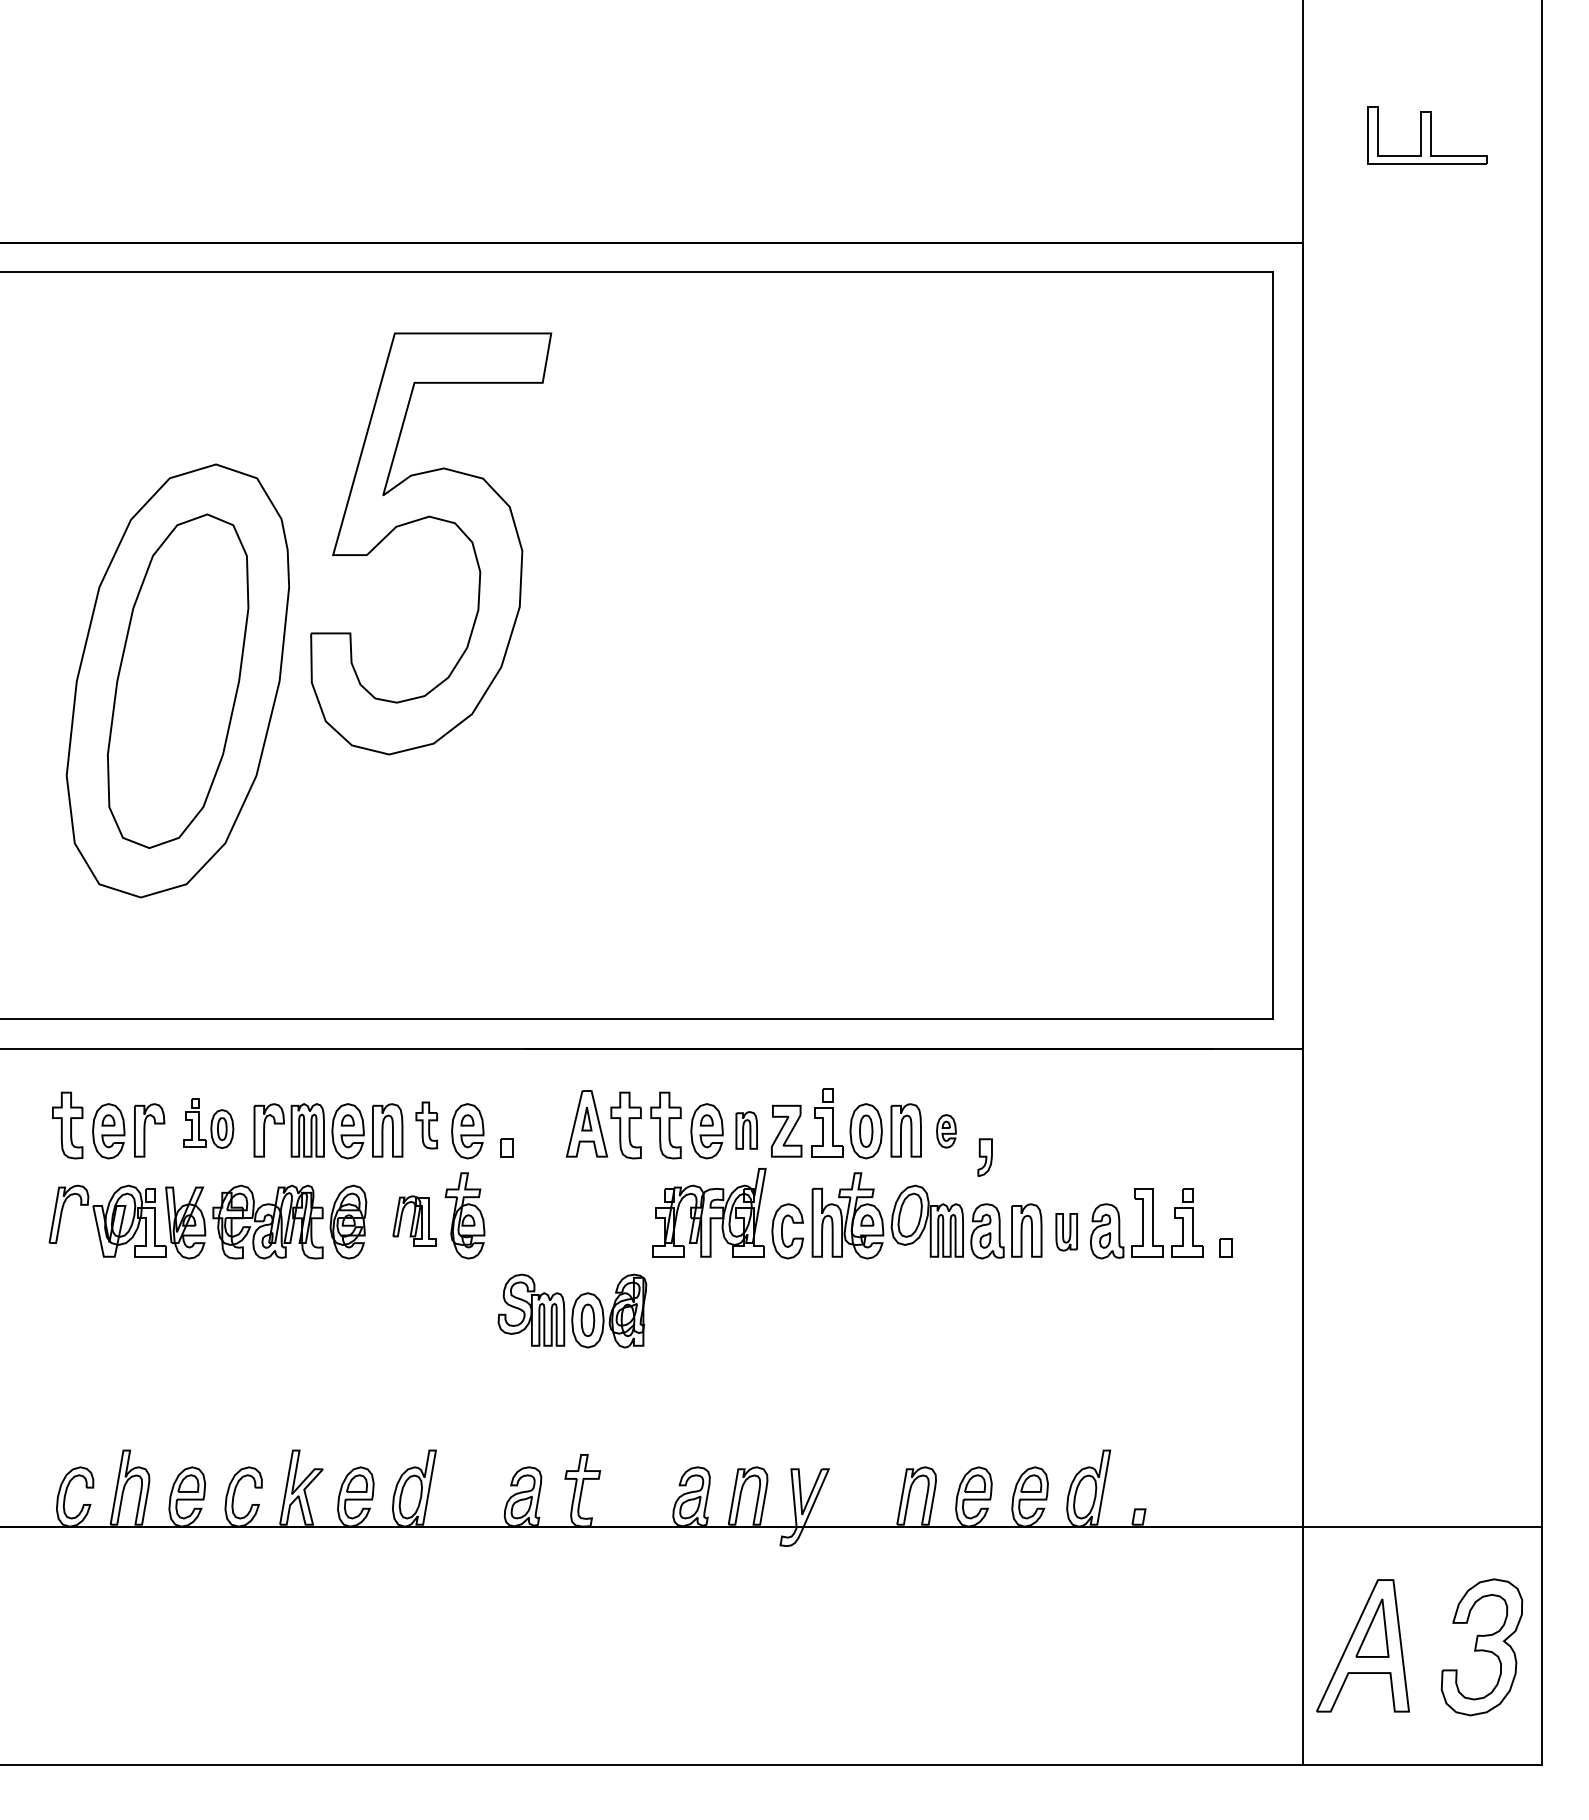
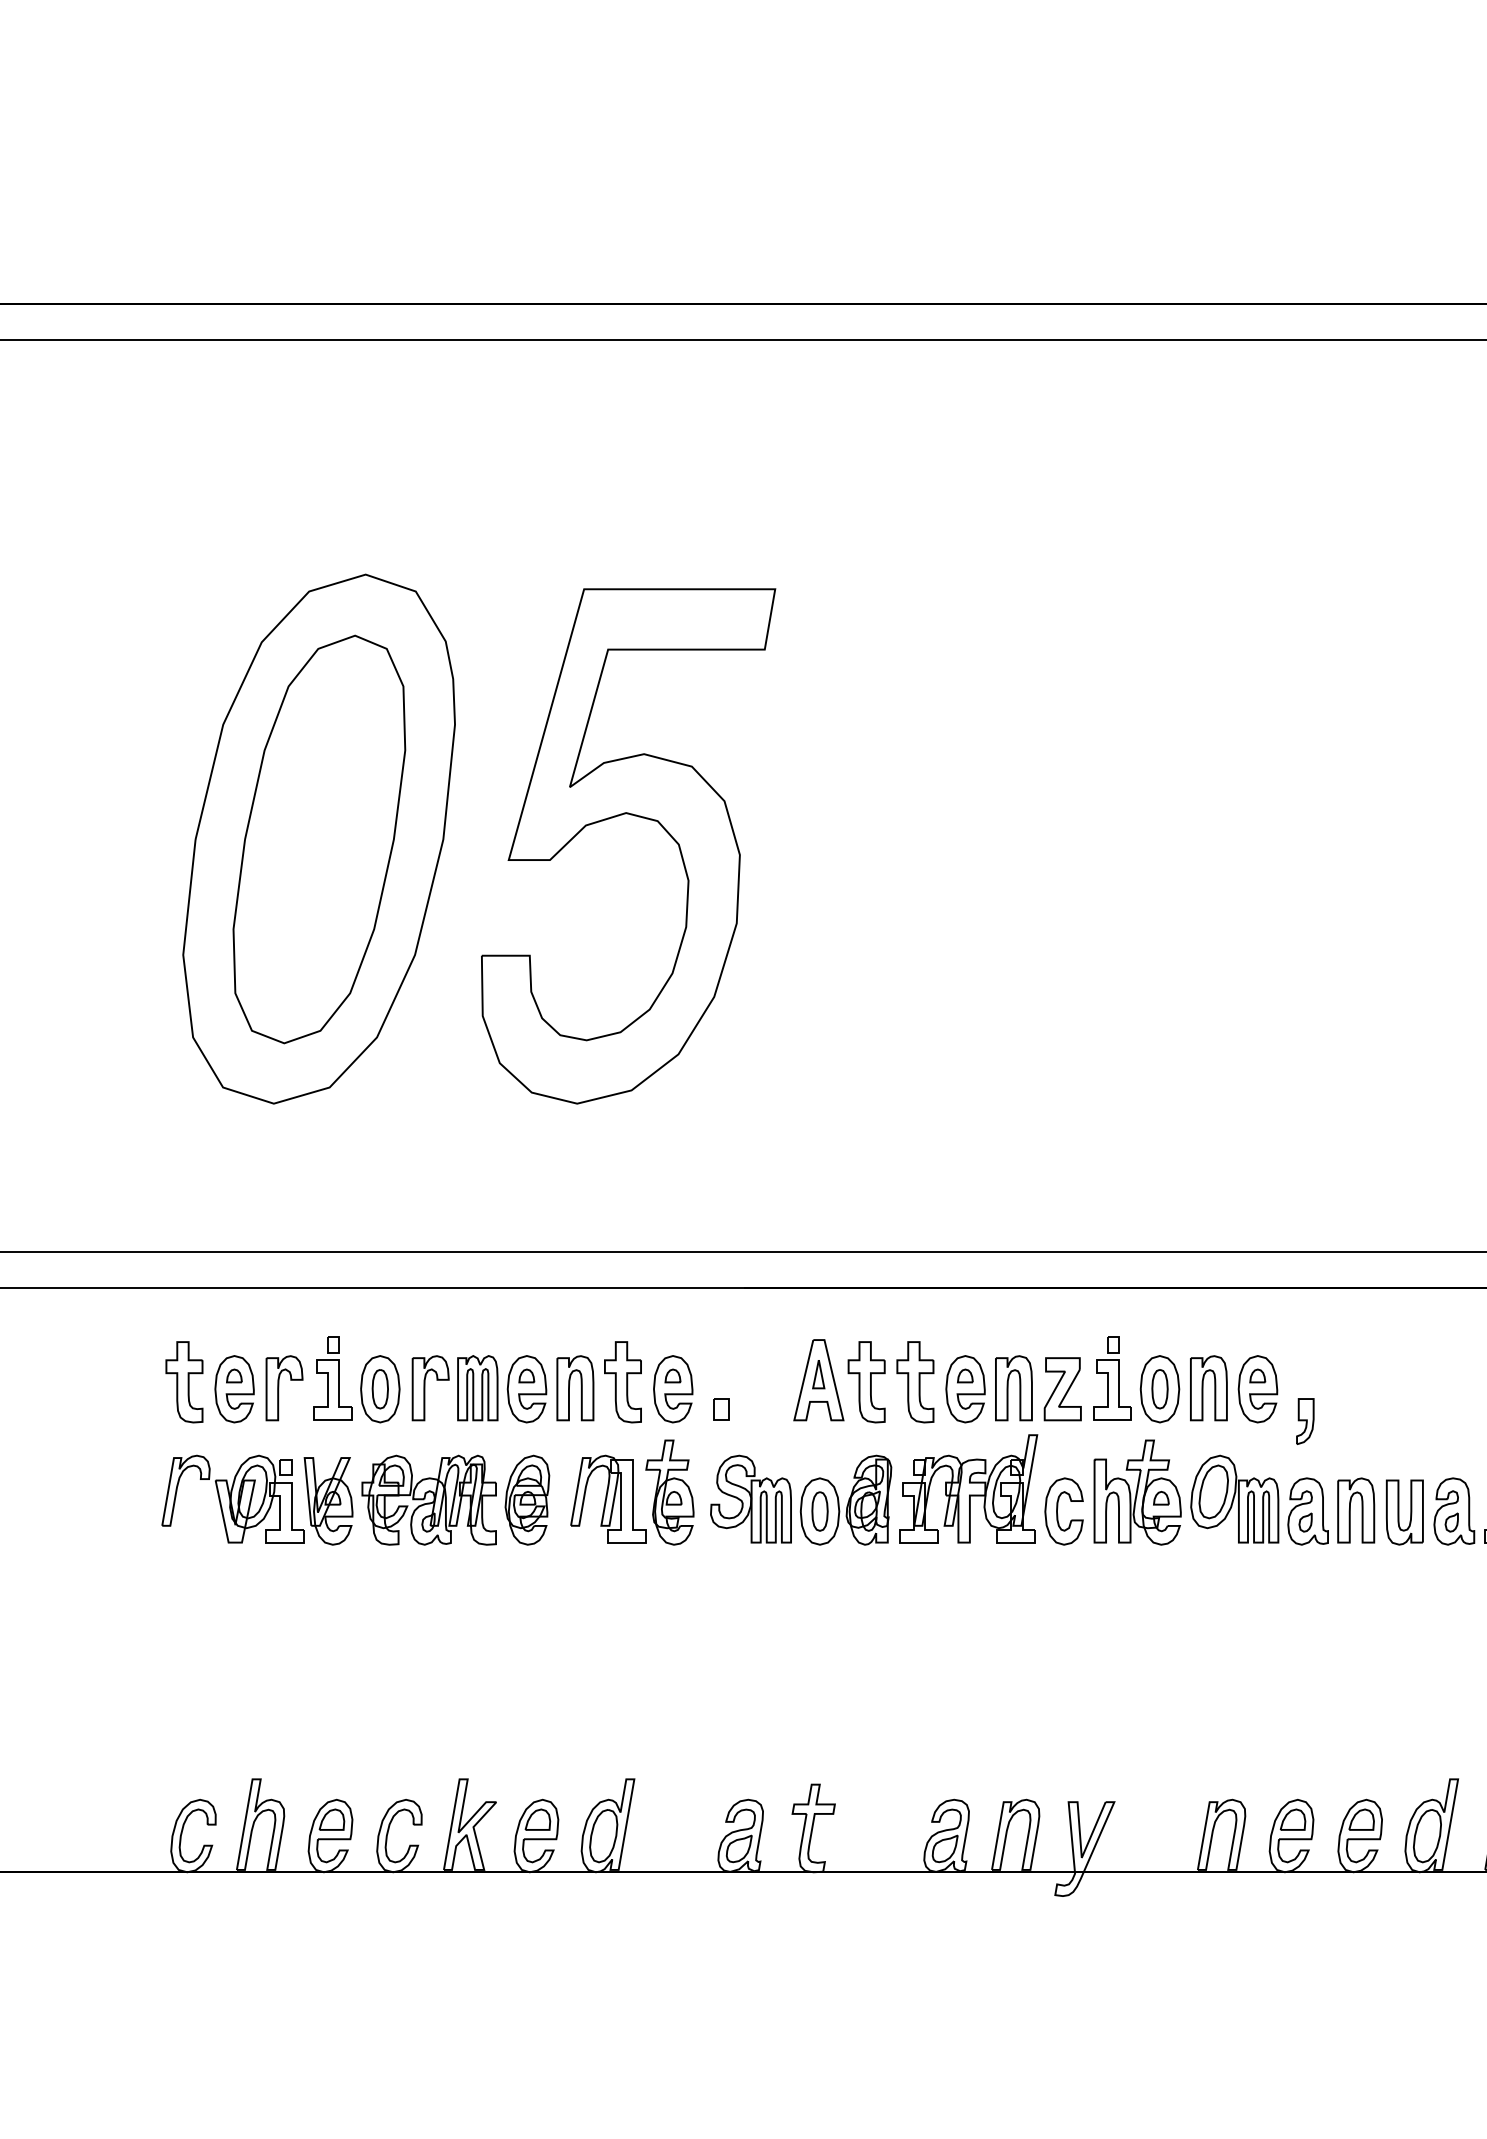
part: (435, 519) -> (633, 816), moved
part: (208, 1123) -> (356, 1379), size x1.43
part: (426, 1125) -> (622, 1382), size x1.43
part: (746, 1130) -> (1013, 1388), size x1.43
part: (946, 1131) -> (1258, 1389), size x1.67
part: (414, 1220) -> (608, 1498), size x1.43
part: (1066, 1232) -> (1404, 1512), size x1.43
part: (572, 1310) -> (801, 1499), moved

